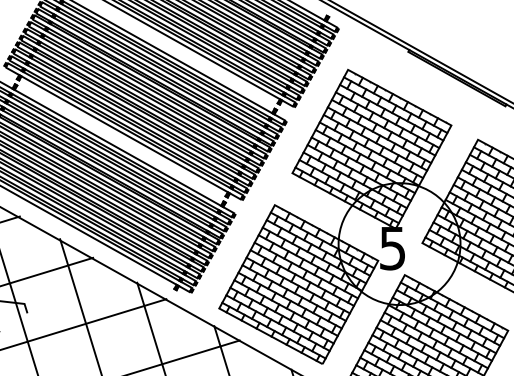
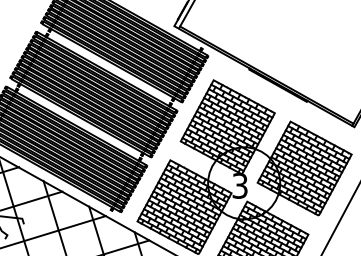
text: (393, 247) -> (240, 185), 5 -> 3

